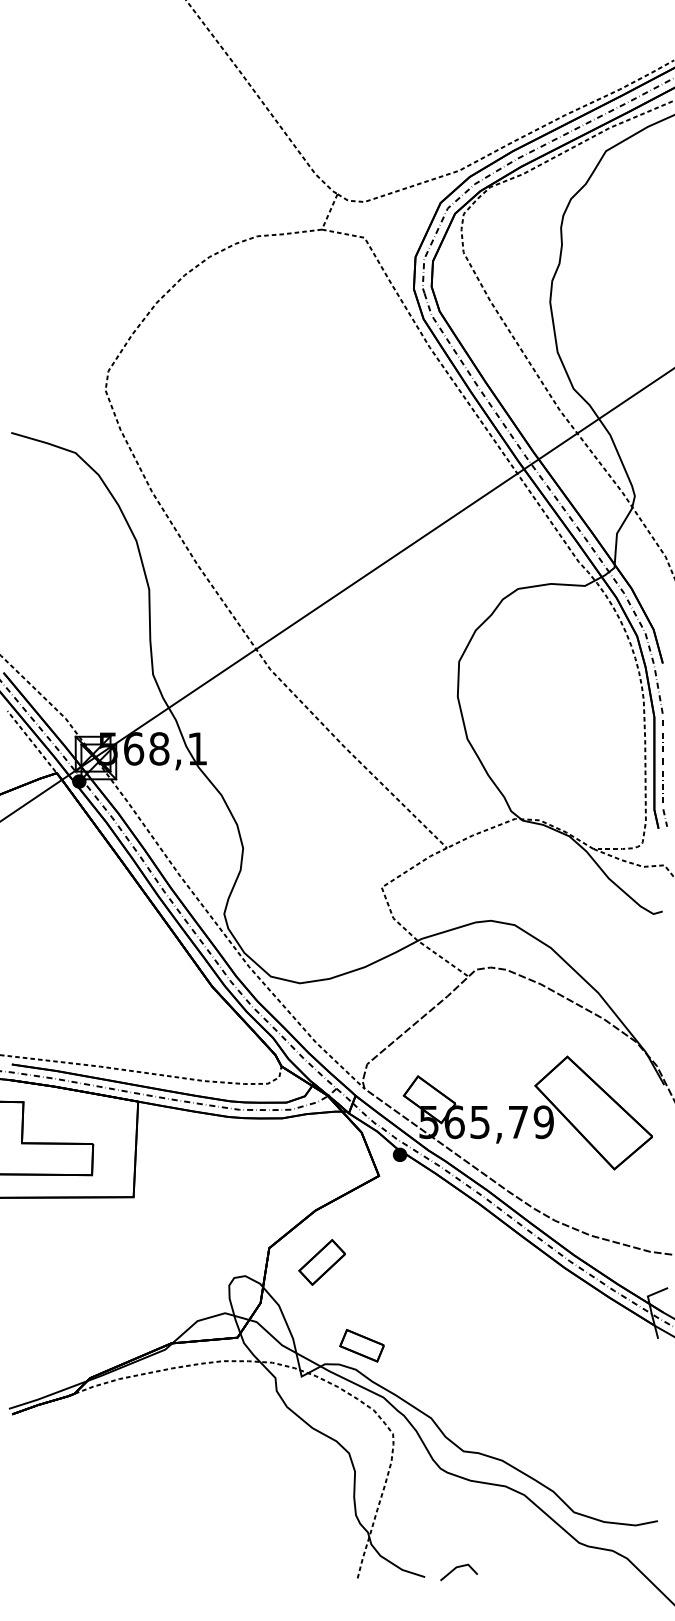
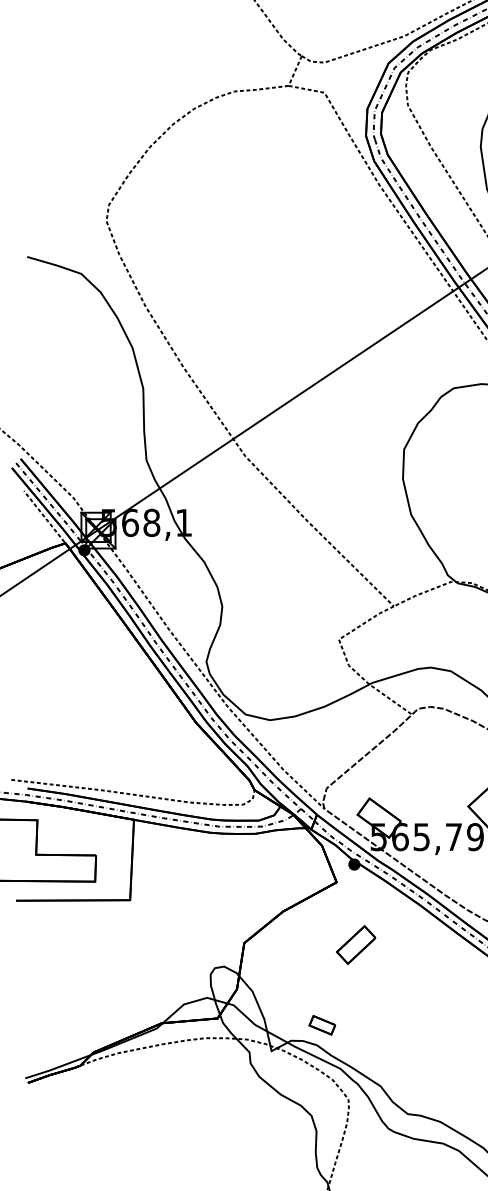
part: (321, 1262) -> (355, 945), moved
part: (361, 1345) -> (321, 1025), size x0.7

